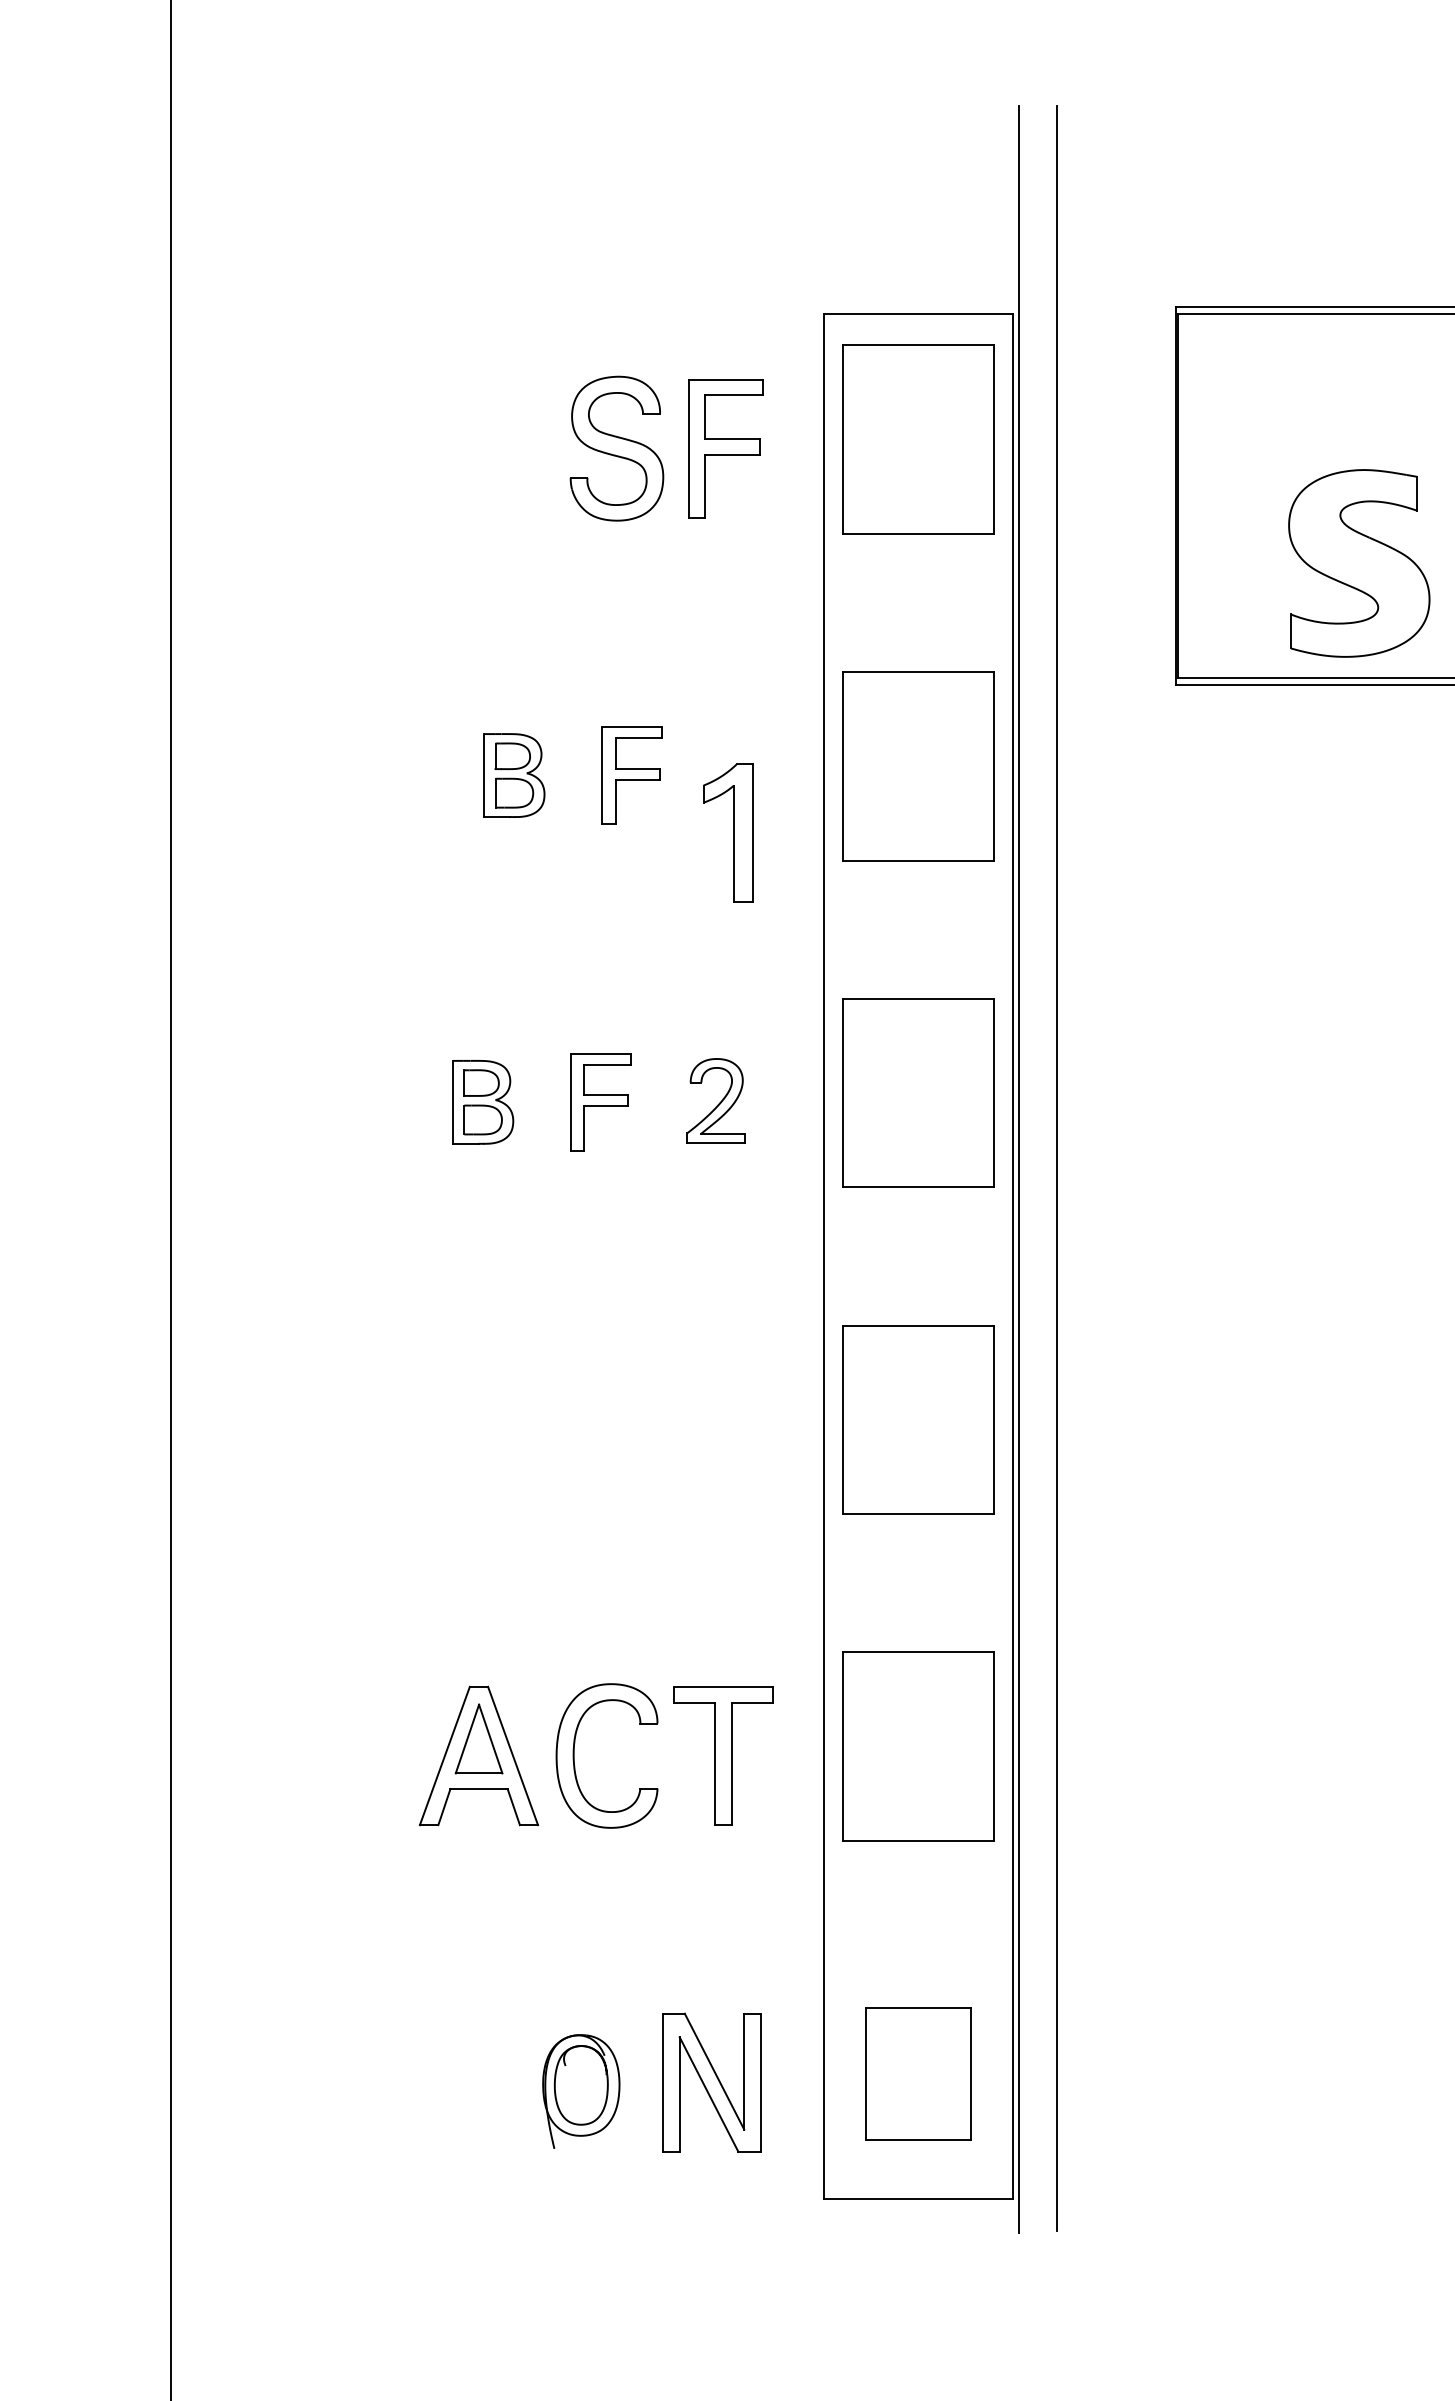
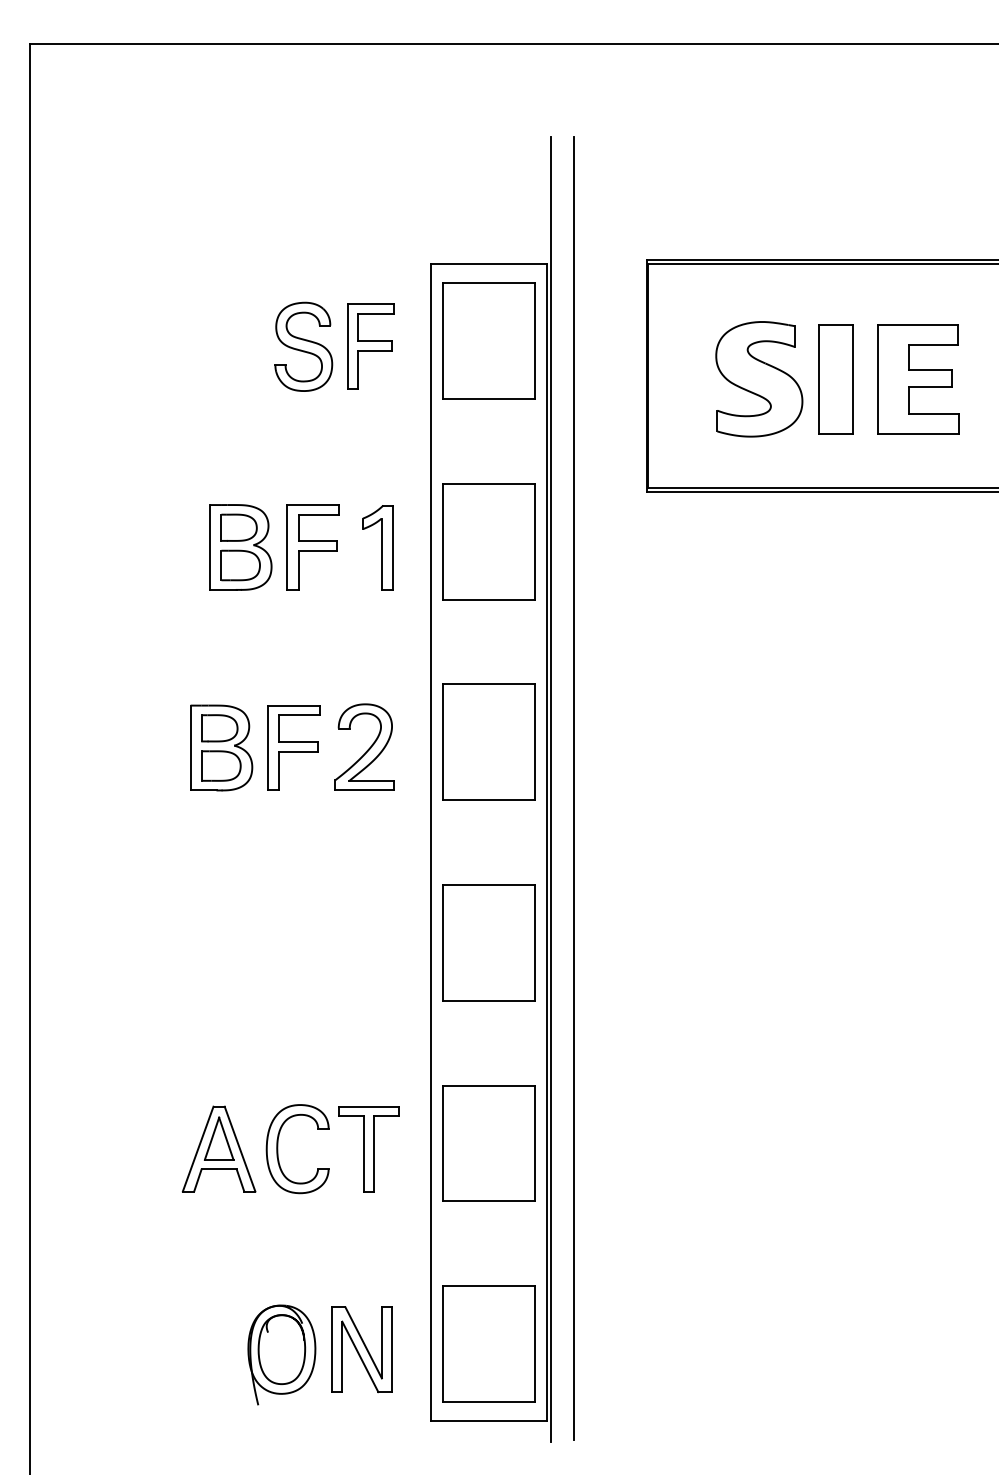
part: (1359, 563) -> (759, 379), moved
part: (513, 775) -> (240, 547), size x1.67
part: (631, 775) -> (312, 547), size x1.43
part: (727, 832) -> (377, 547), moved
part: (715, 1099) -> (364, 746), size x1.67
part: (482, 1101) -> (221, 747), size x1.67
part: (600, 1101) -> (293, 747), size x1.43
part: (917, 2072) -> (488, 1343), size x1.43
part: (580, 2090) -> (281, 1354), size x1.43

